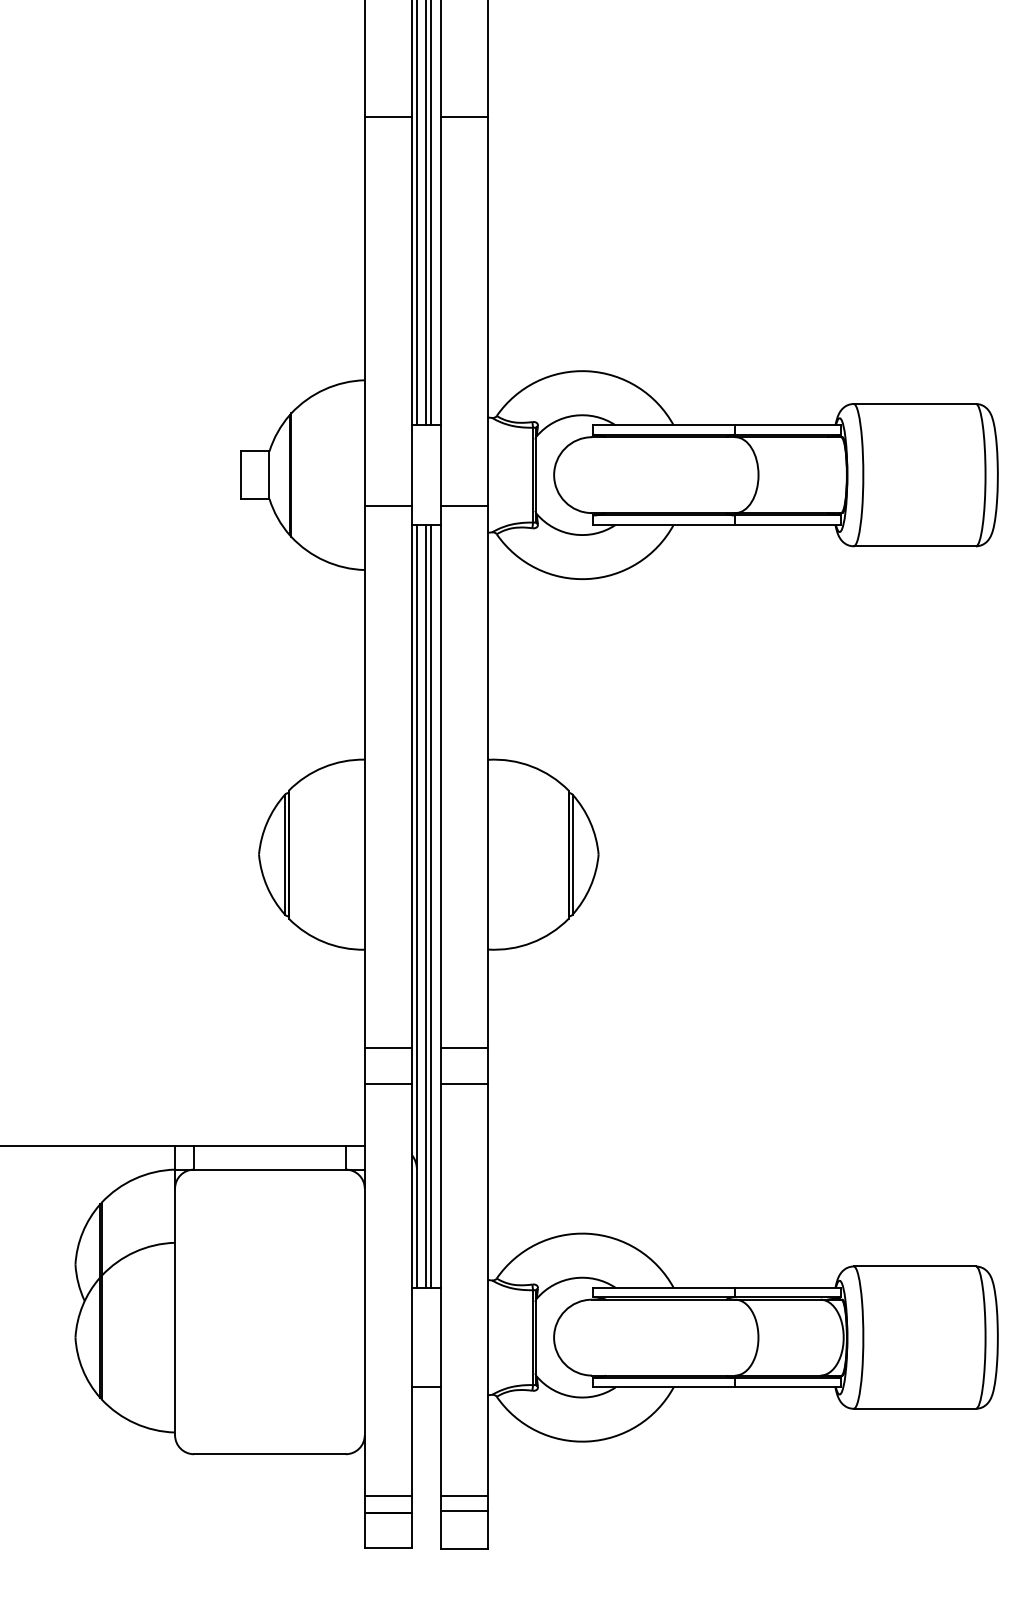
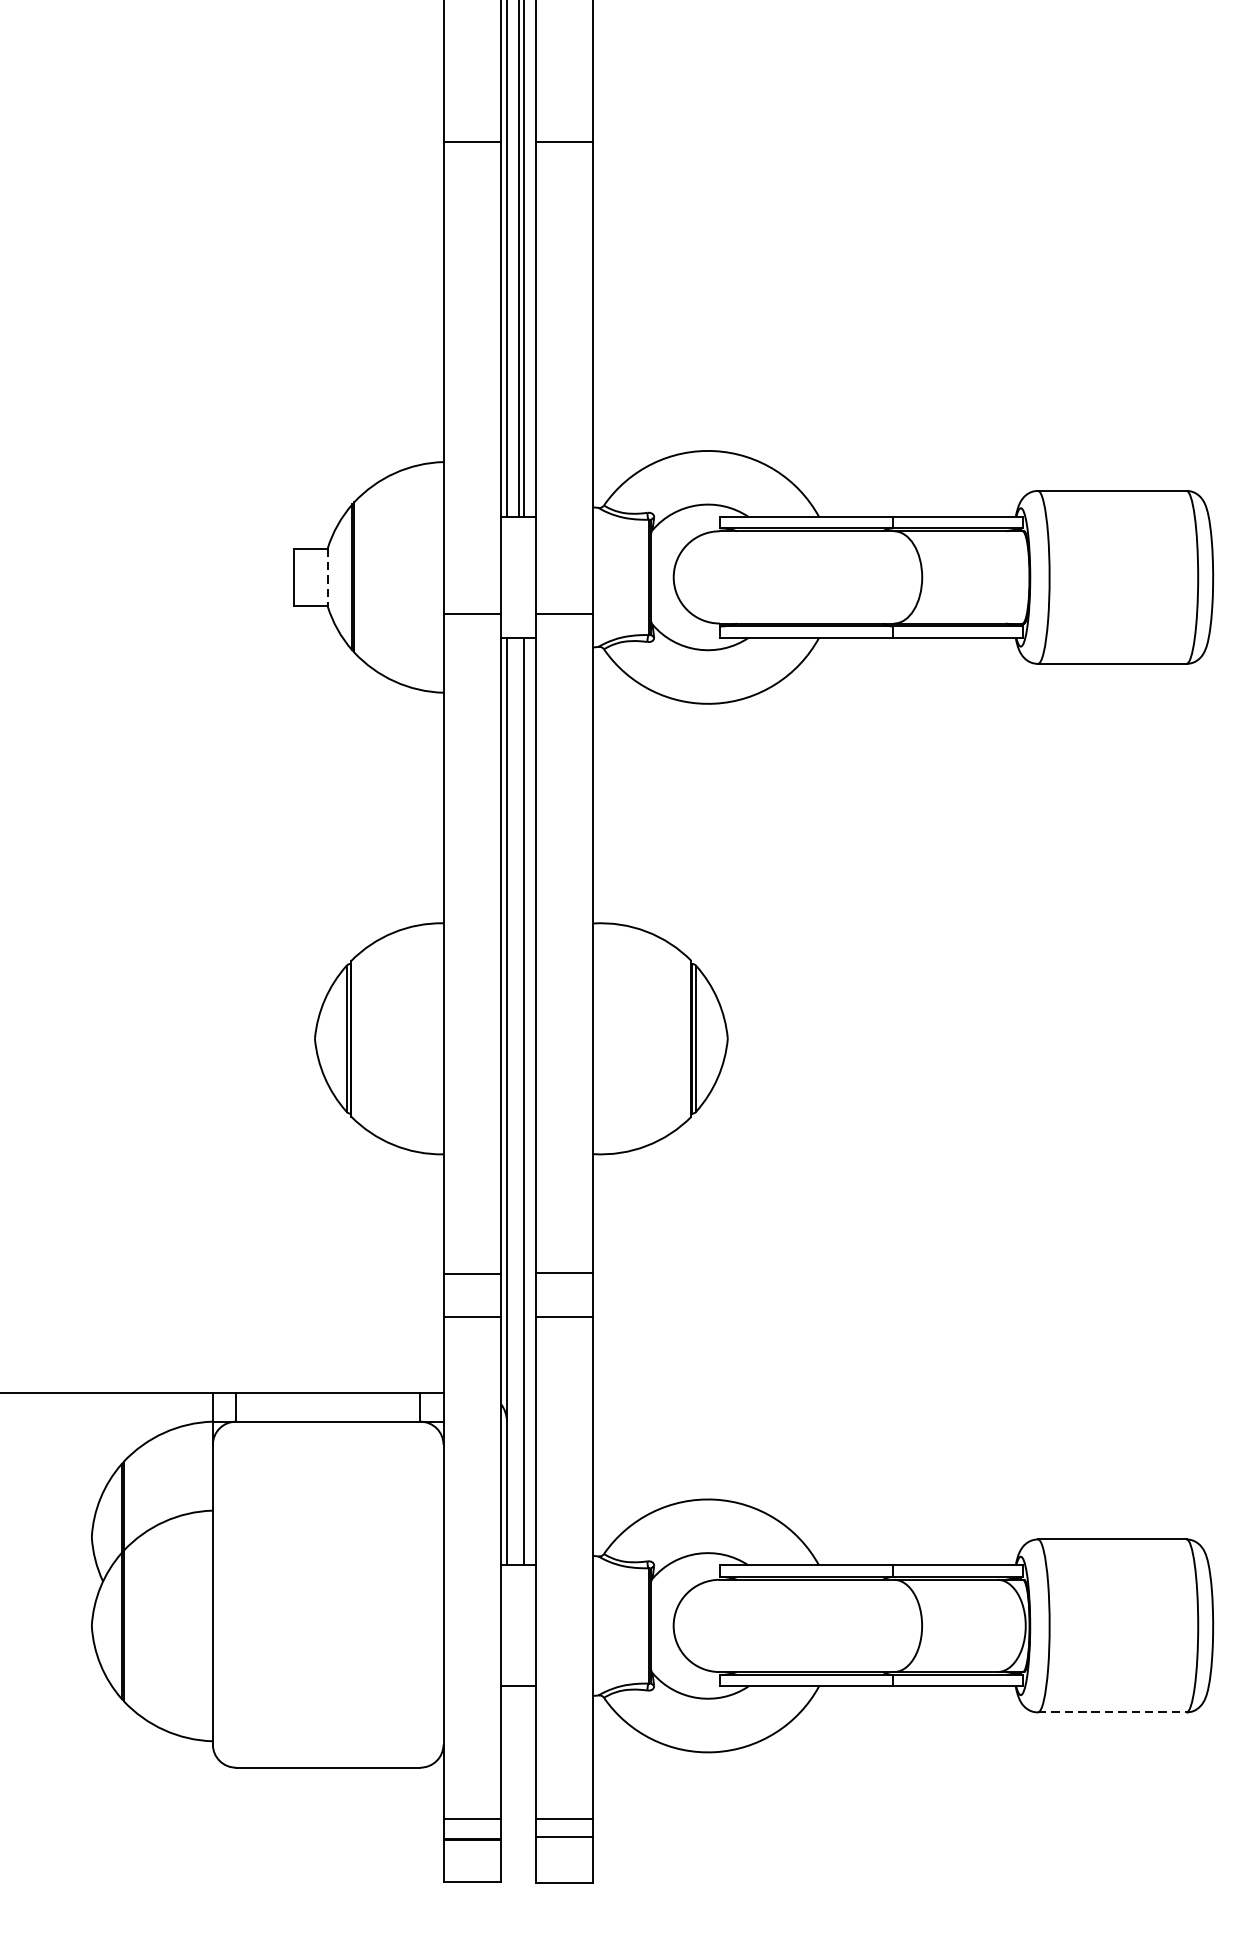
line: (269, 475) -> (327, 577), solid -> dashed
line: (426, 905) -> (518, 1100), removed
line: (915, 1408) -> (1113, 1712), solid -> dashed

